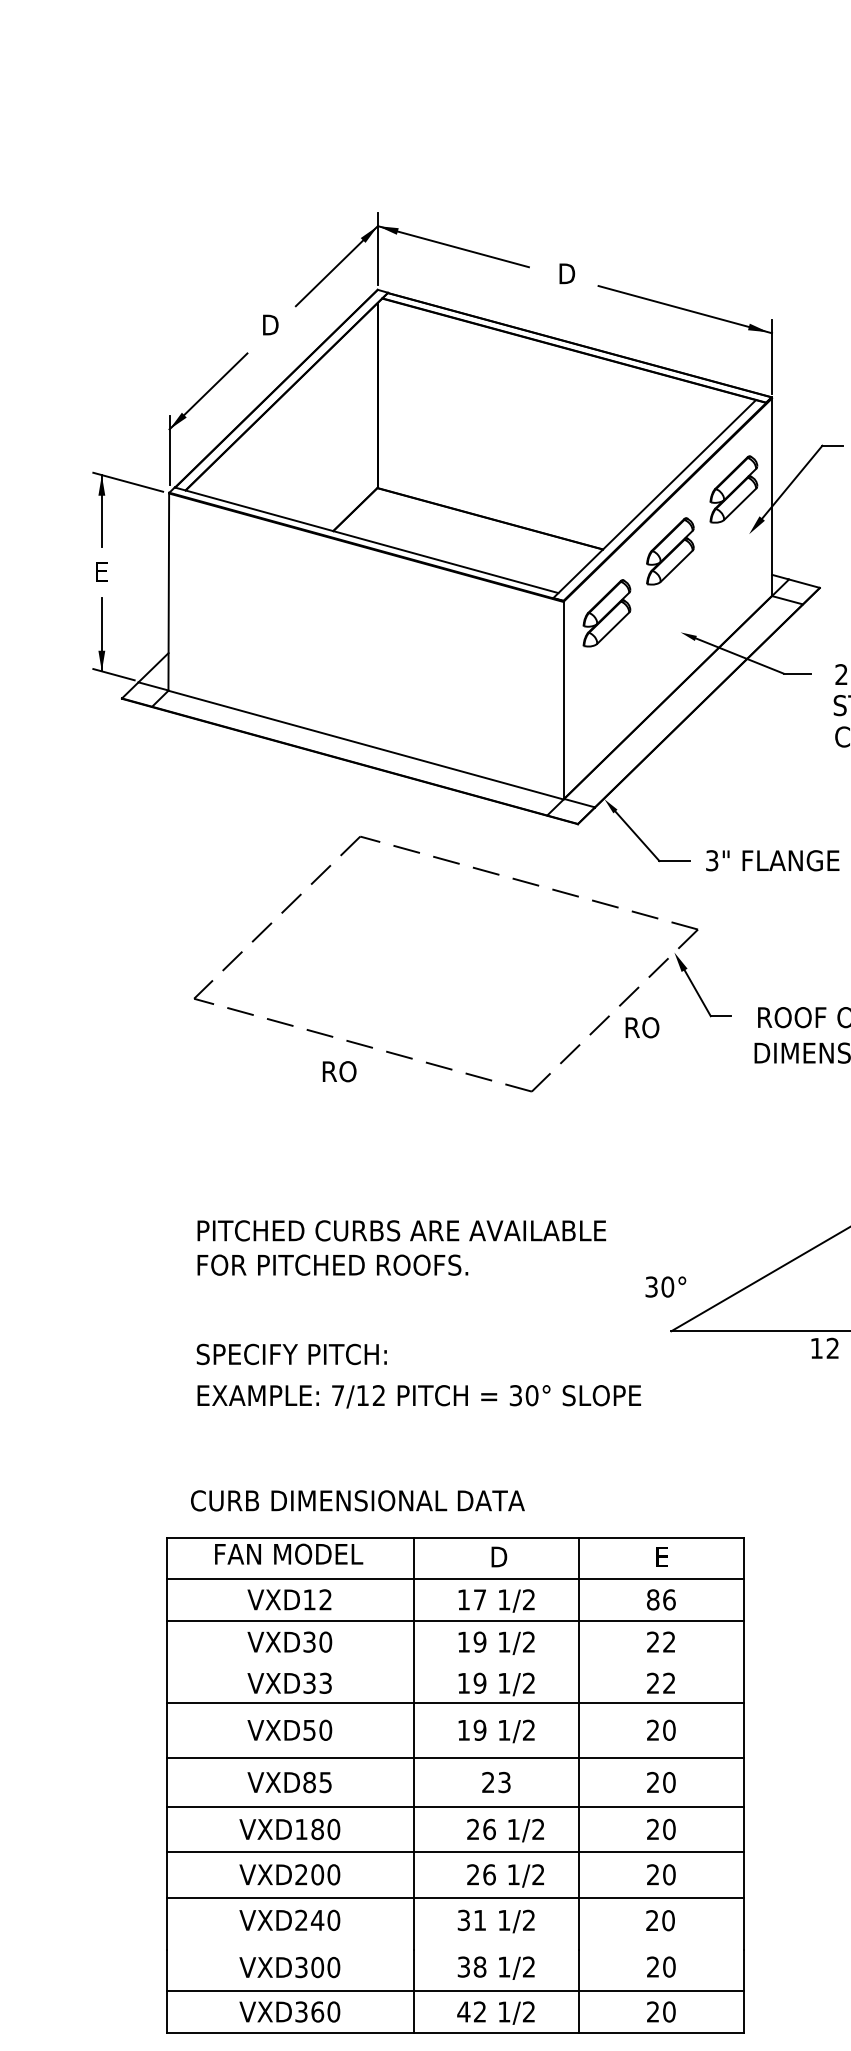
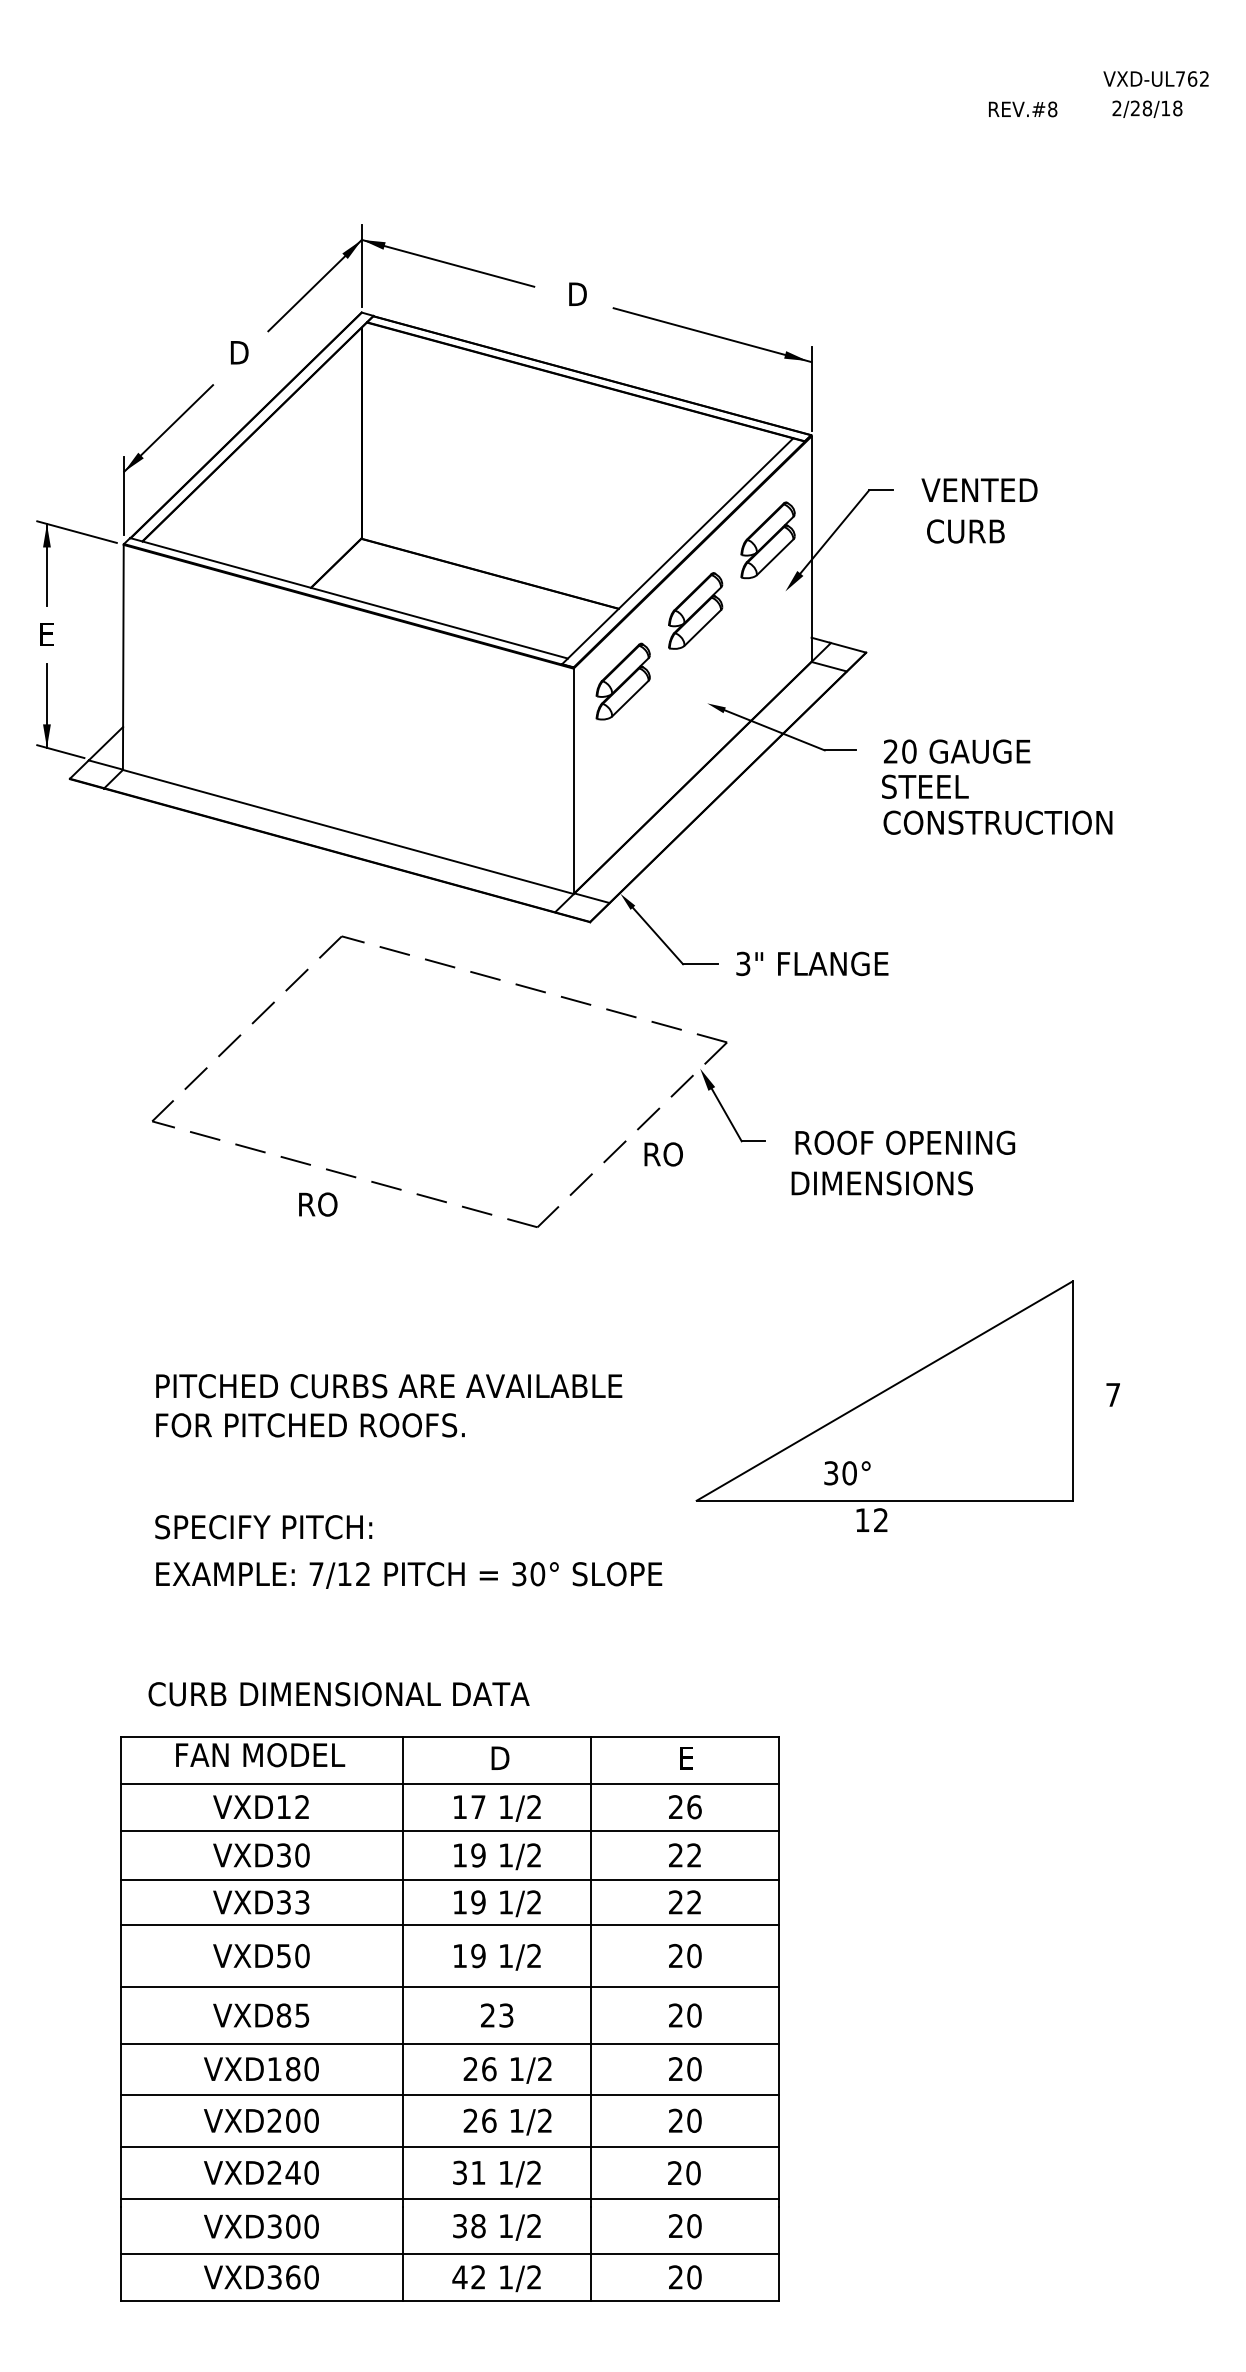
text: (665, 1287) -> (847, 1473), moved
text: (652, 1600) -> (675, 1807), 86 -> 26
line: (455, 1664) -> (450, 1880), added
line: (455, 1942) -> (450, 2198), added

